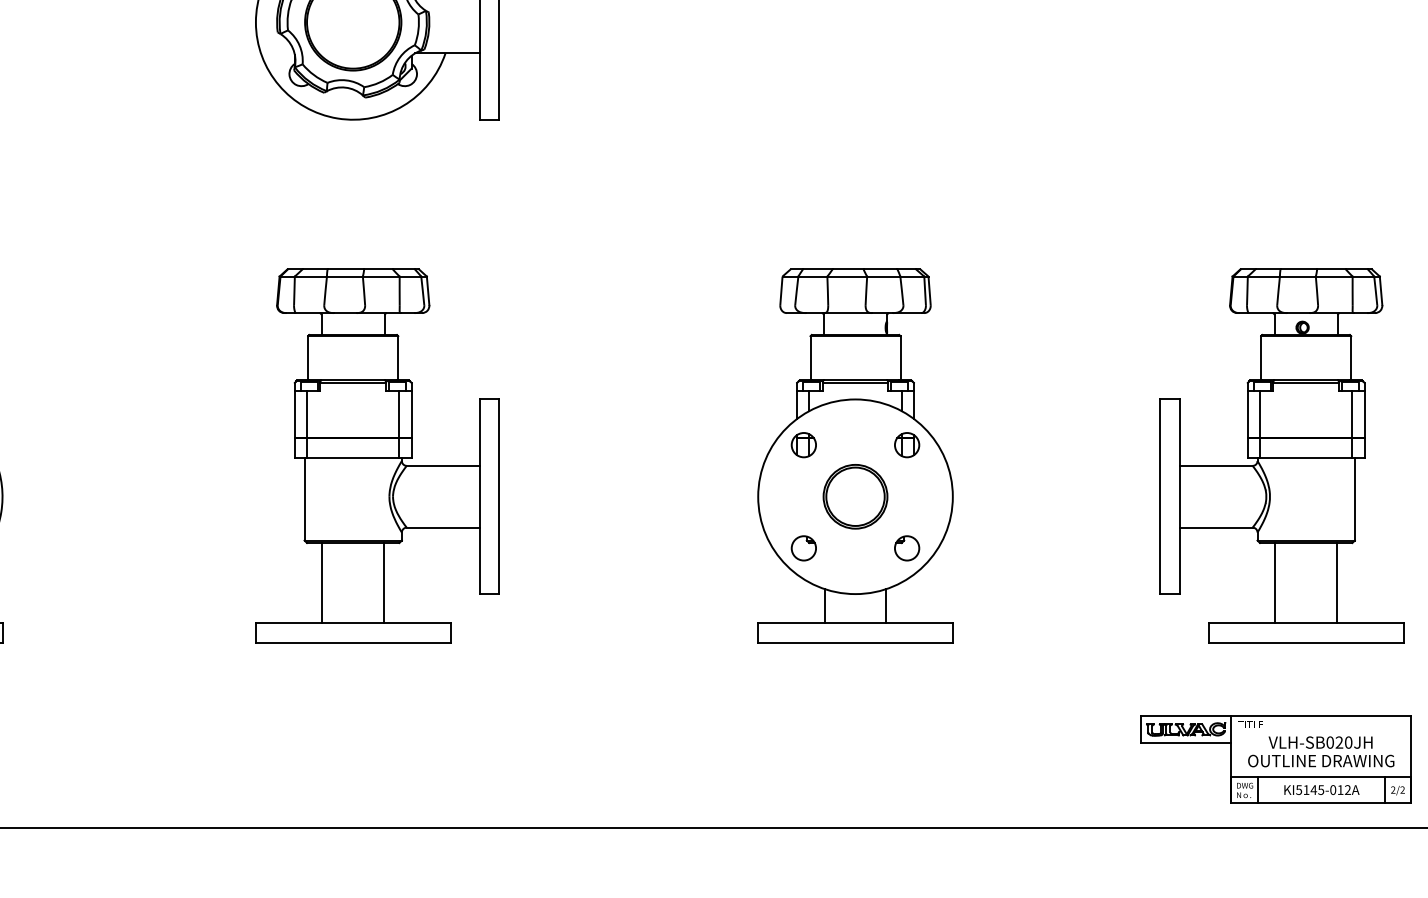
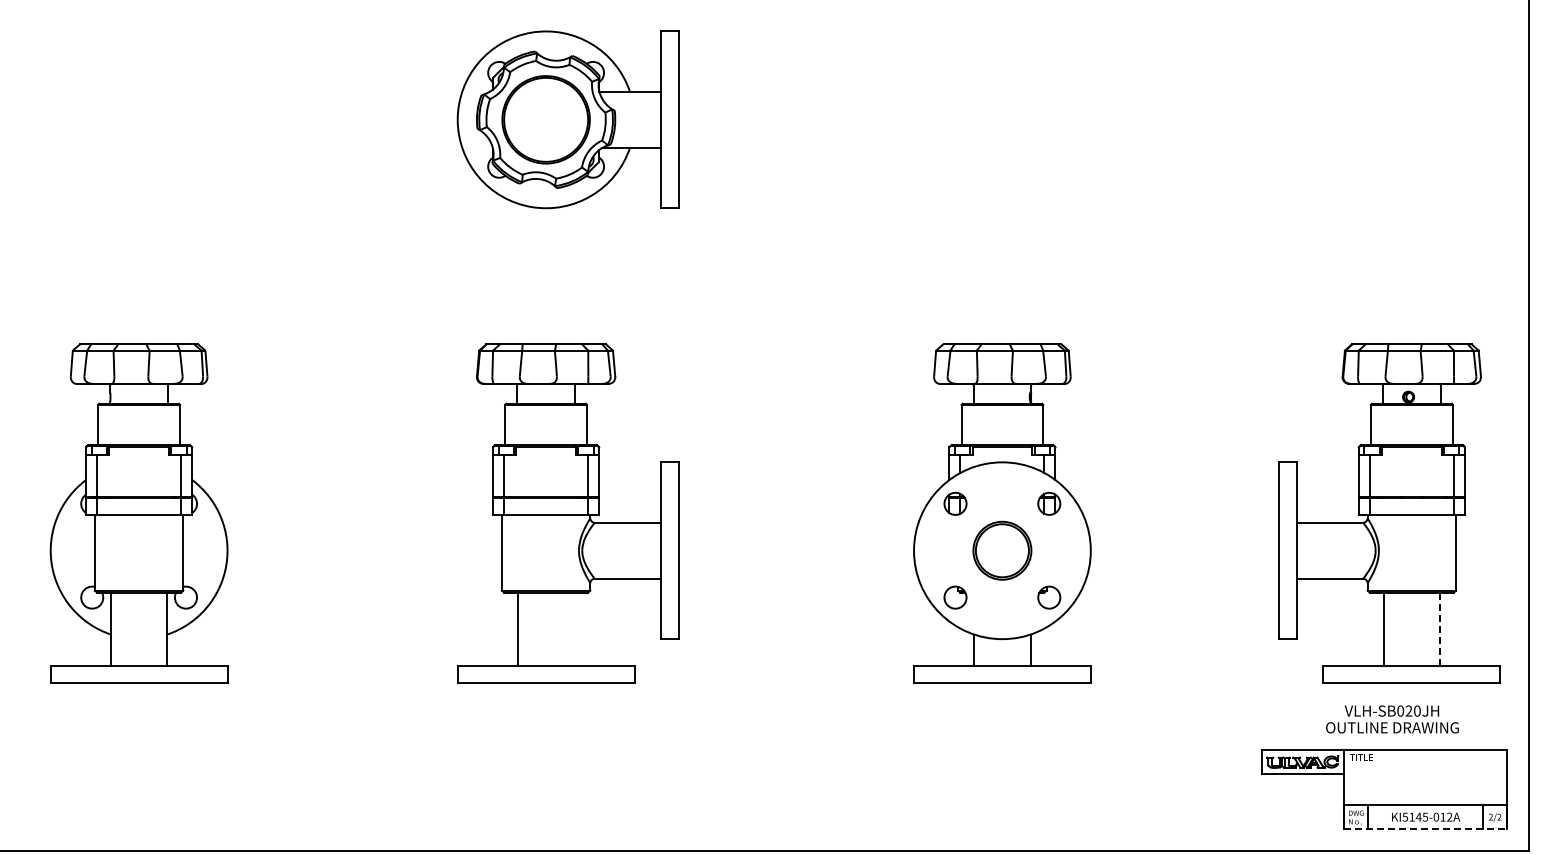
line: (384, 582) -> (574, 628), removed
line: (1336, 583) -> (1439, 629), solid -> dashed
text: (1321, 751) -> (1392, 719), moved
line: (1321, 803) -> (1425, 829), solid -> dashed

